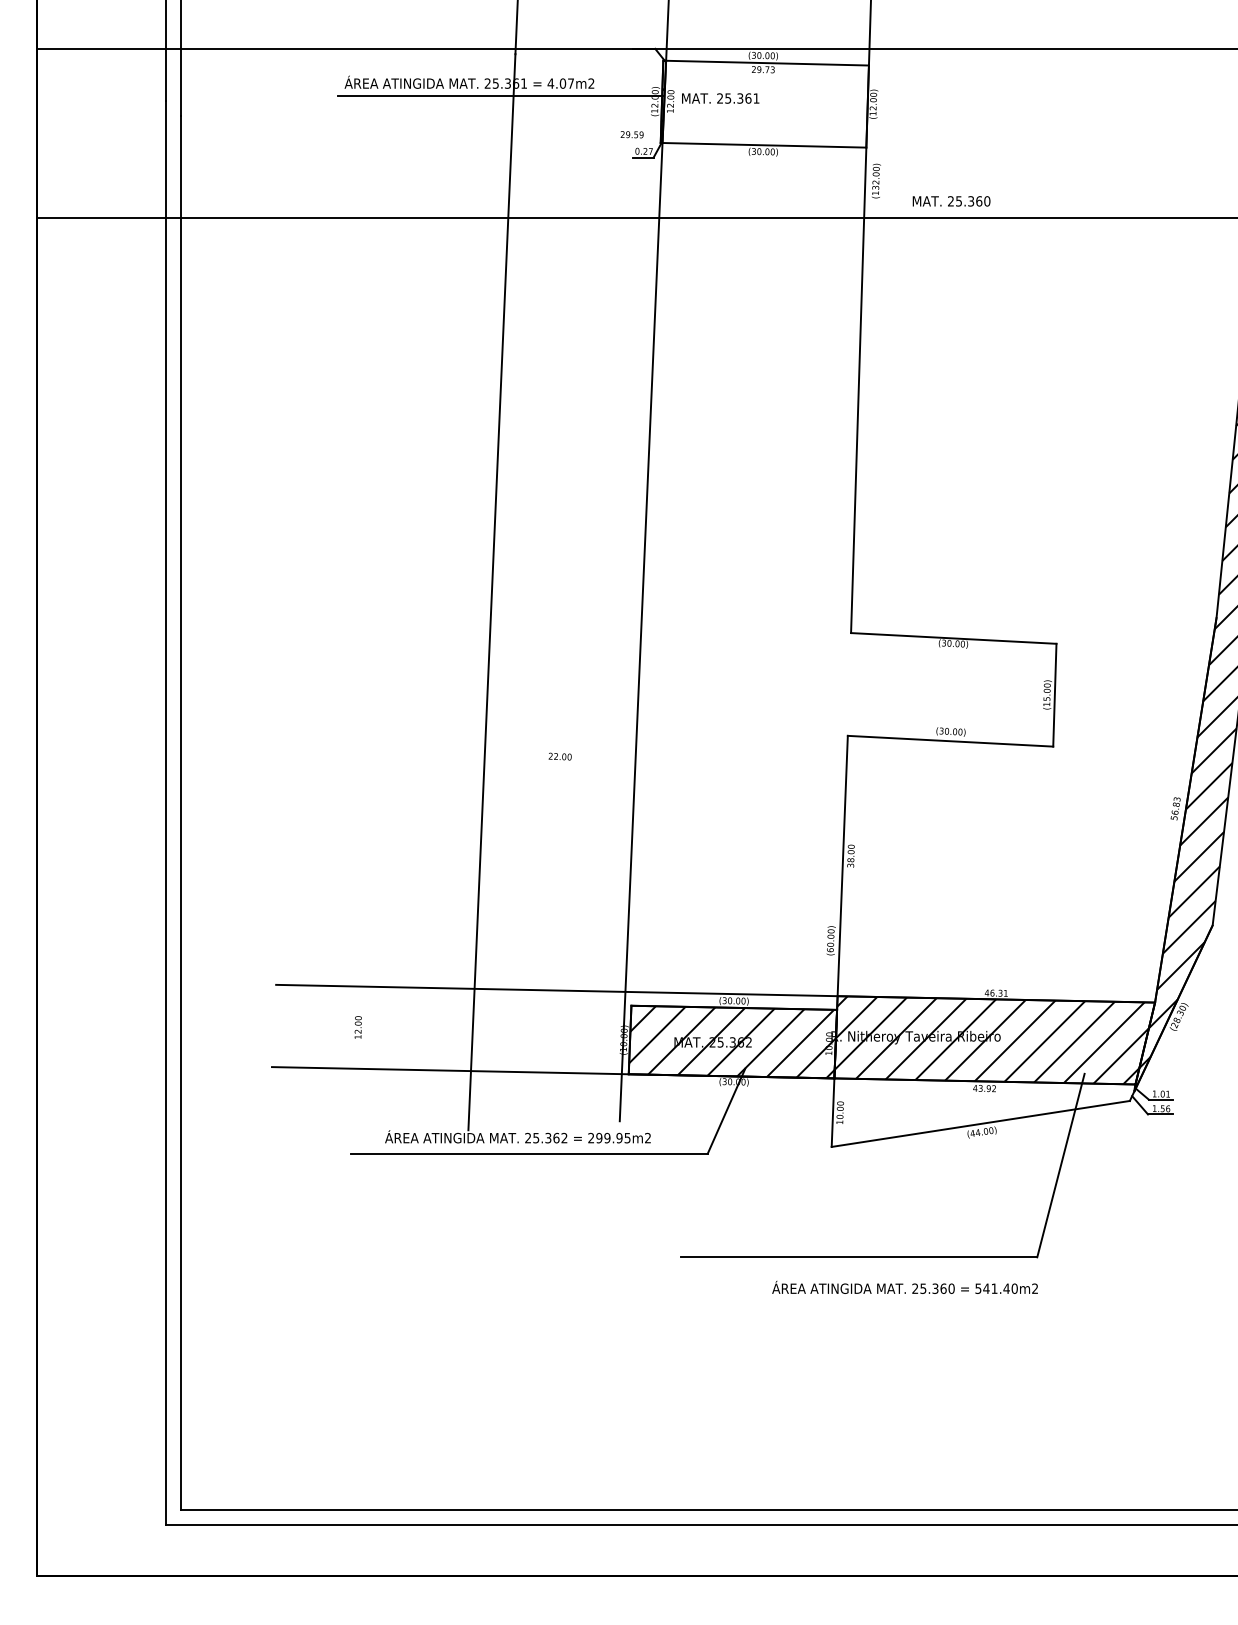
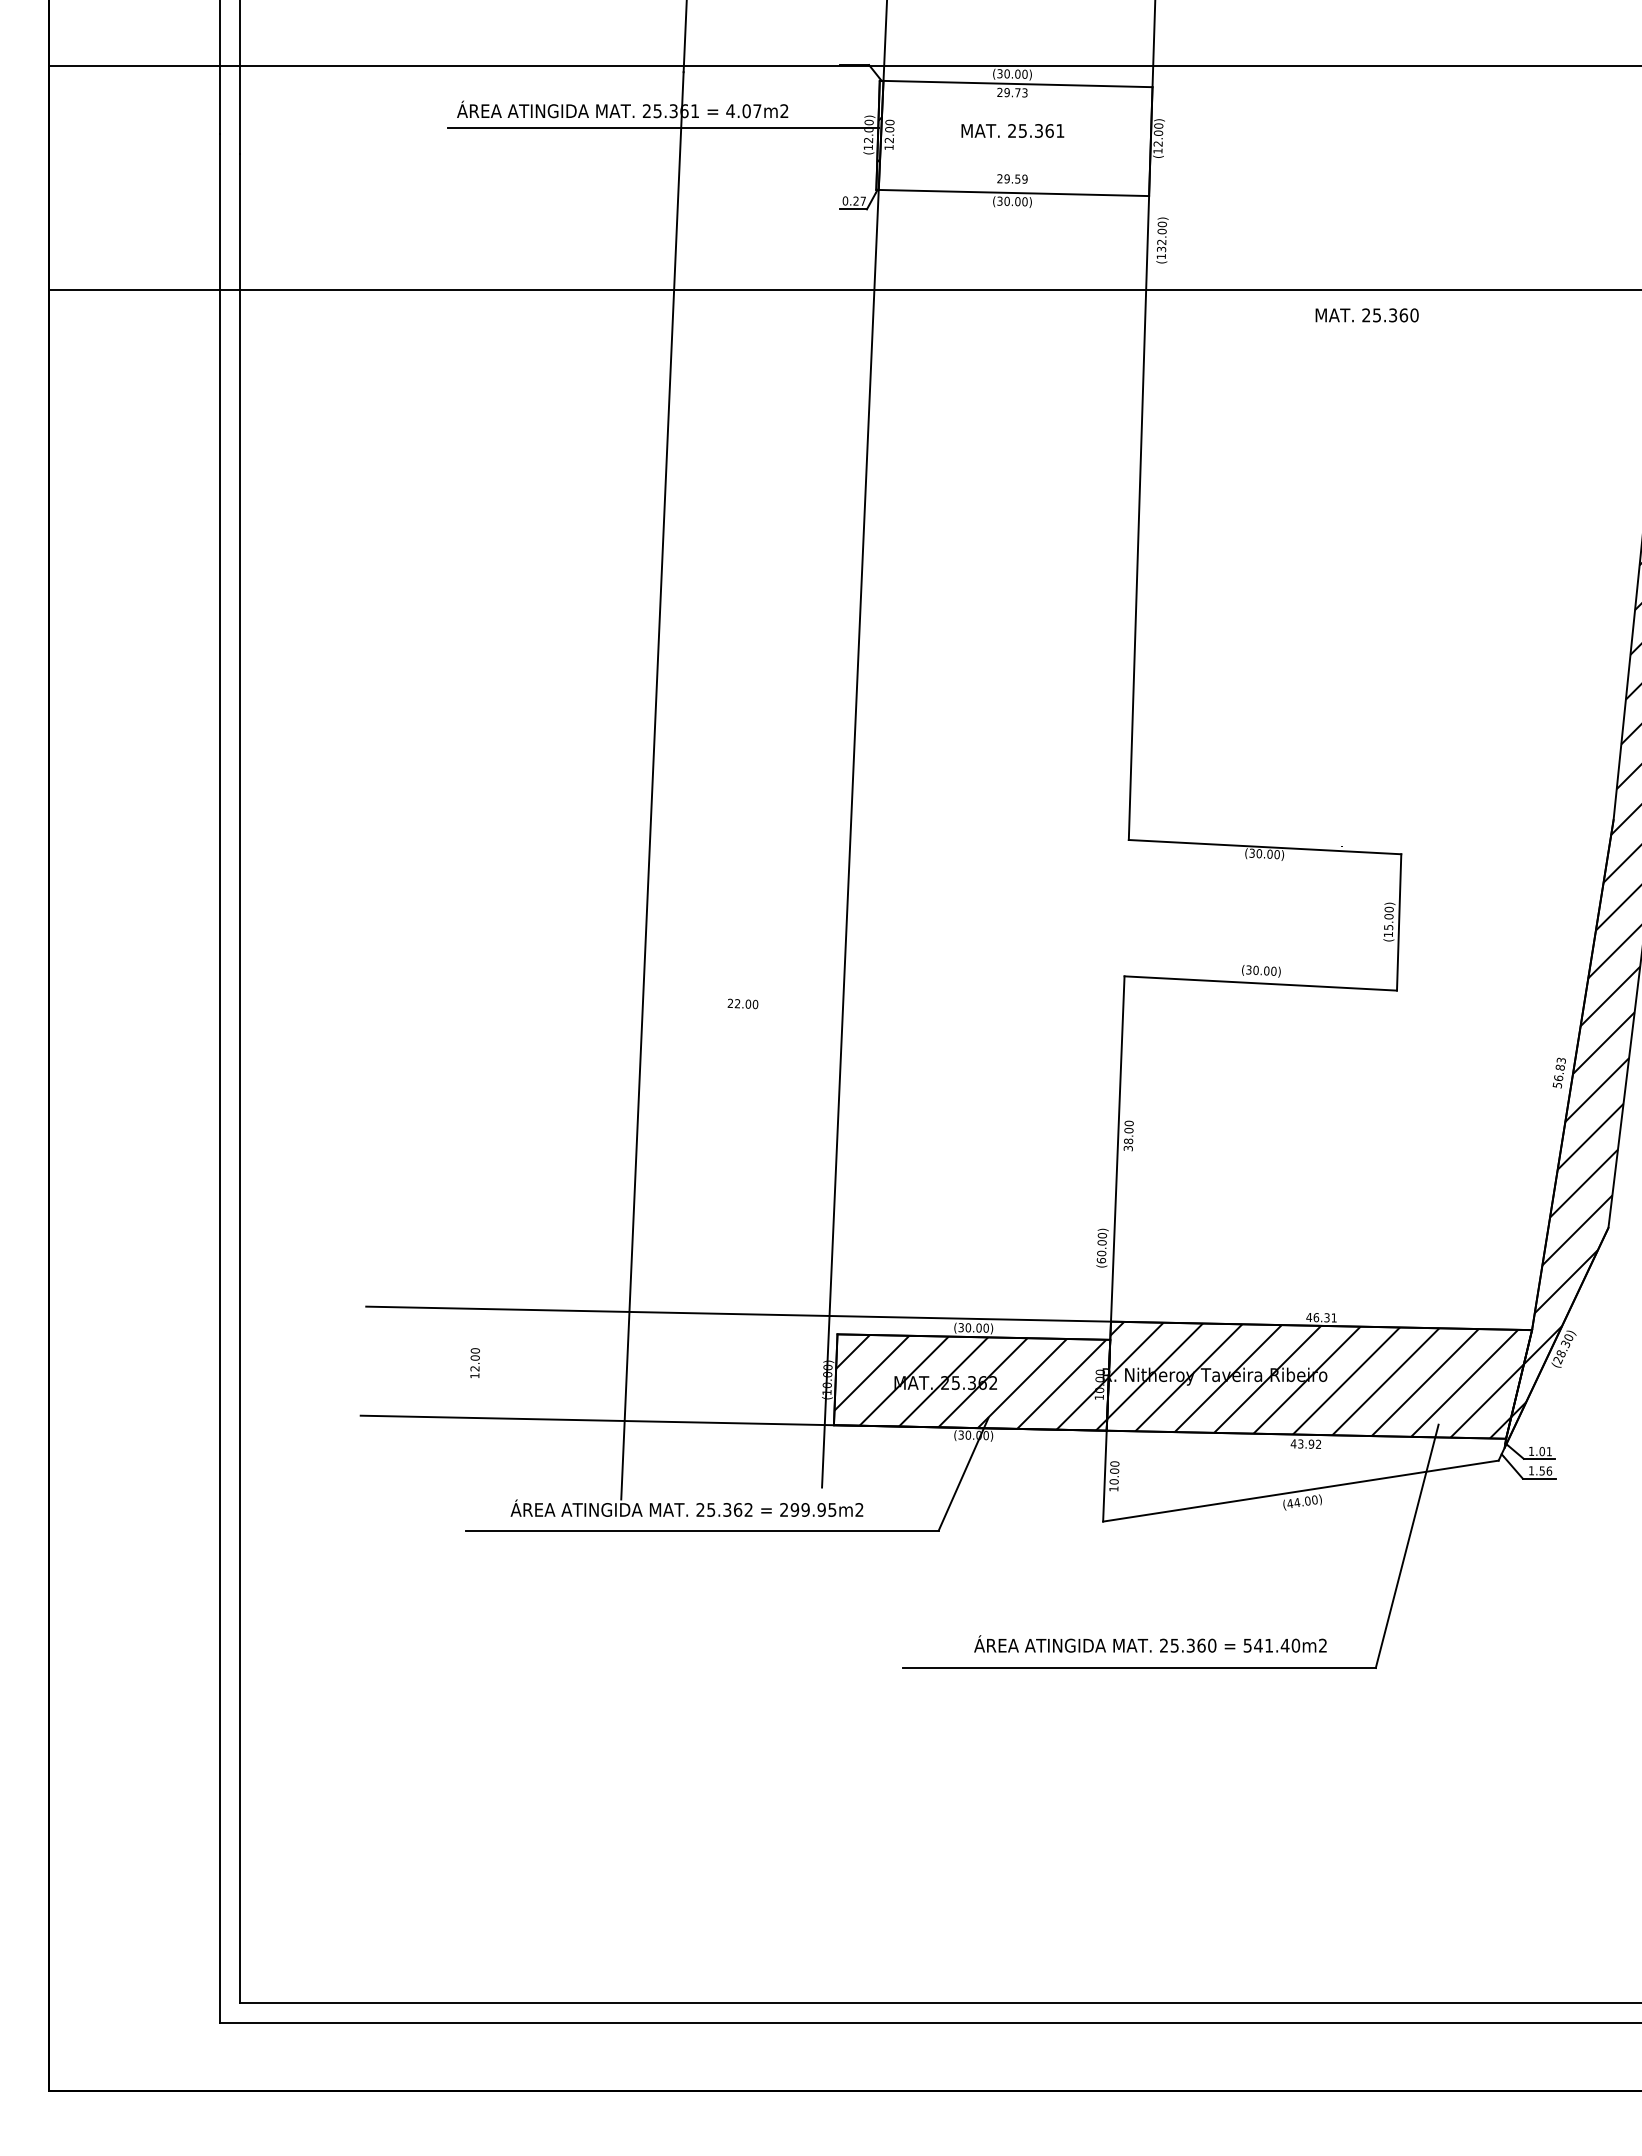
text: (720, 98) -> (1012, 130), moved
text: (632, 134) -> (1012, 178), moved
text: (951, 201) -> (1366, 315), moved
text: (905, 1287) -> (1150, 1643), moved

